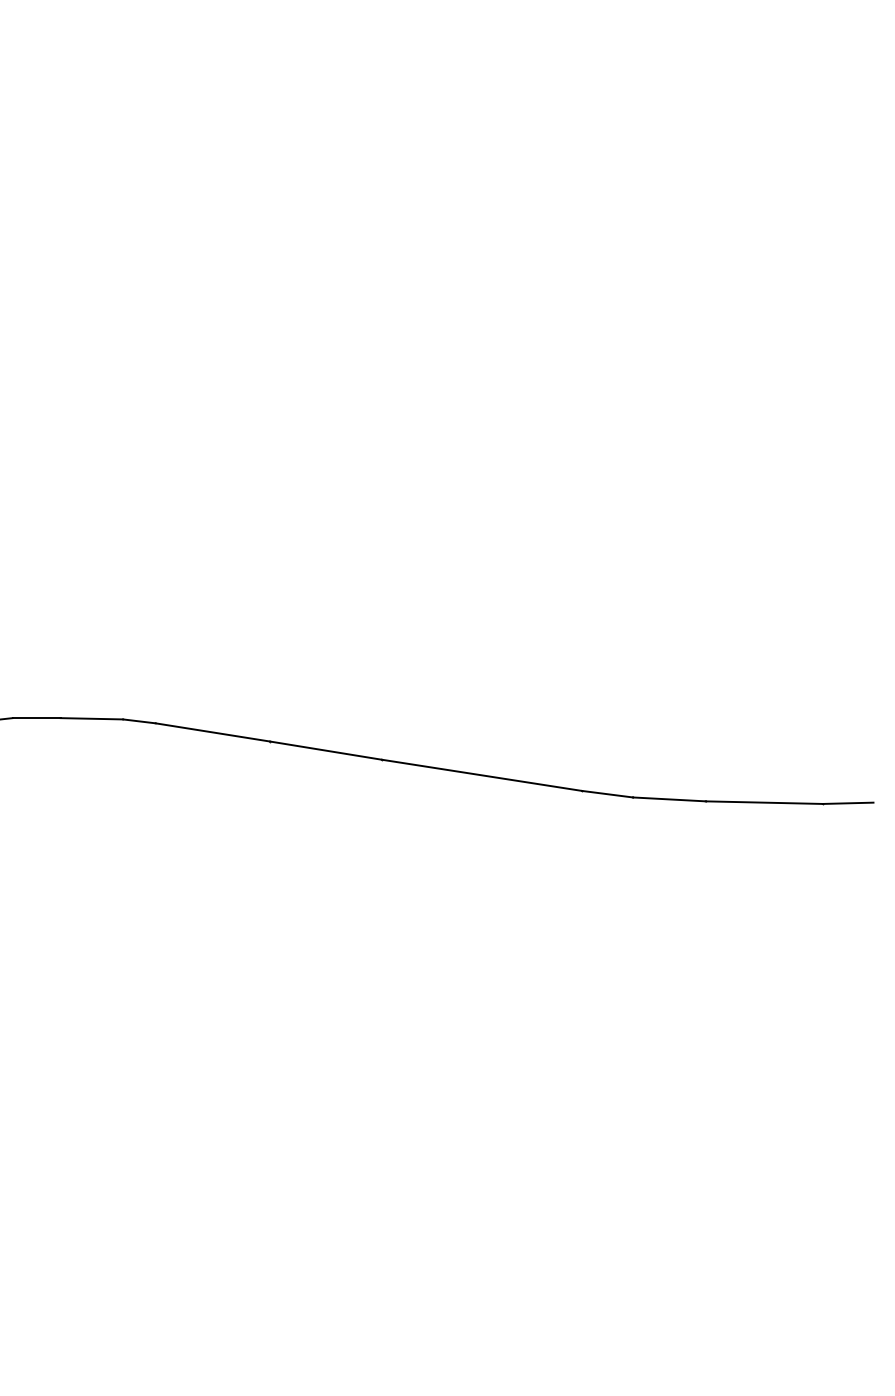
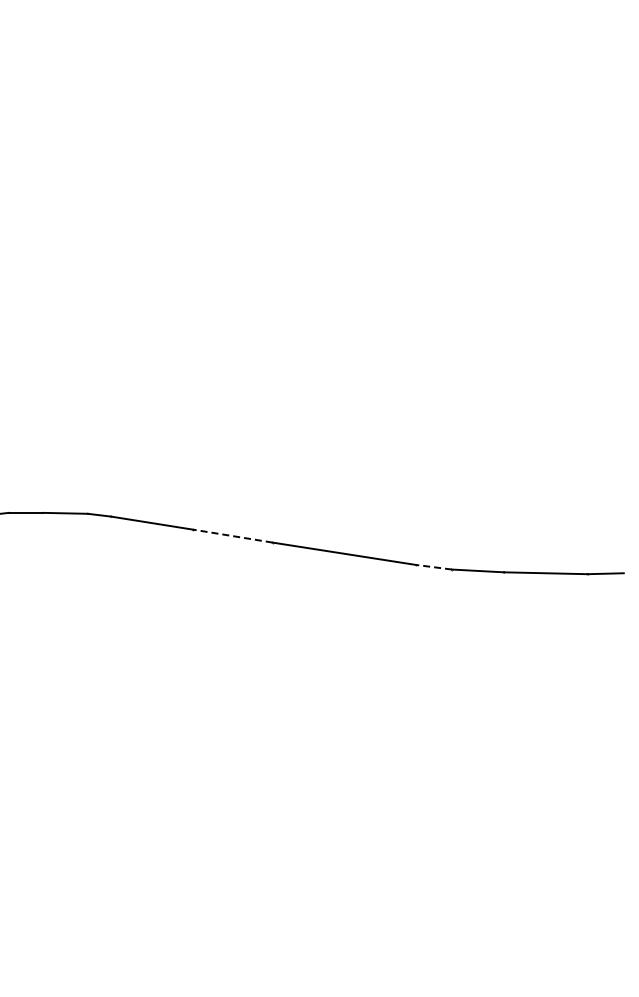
line: (325, 751) -> (232, 536), solid -> dashed
line: (607, 794) -> (433, 567), solid -> dashed

